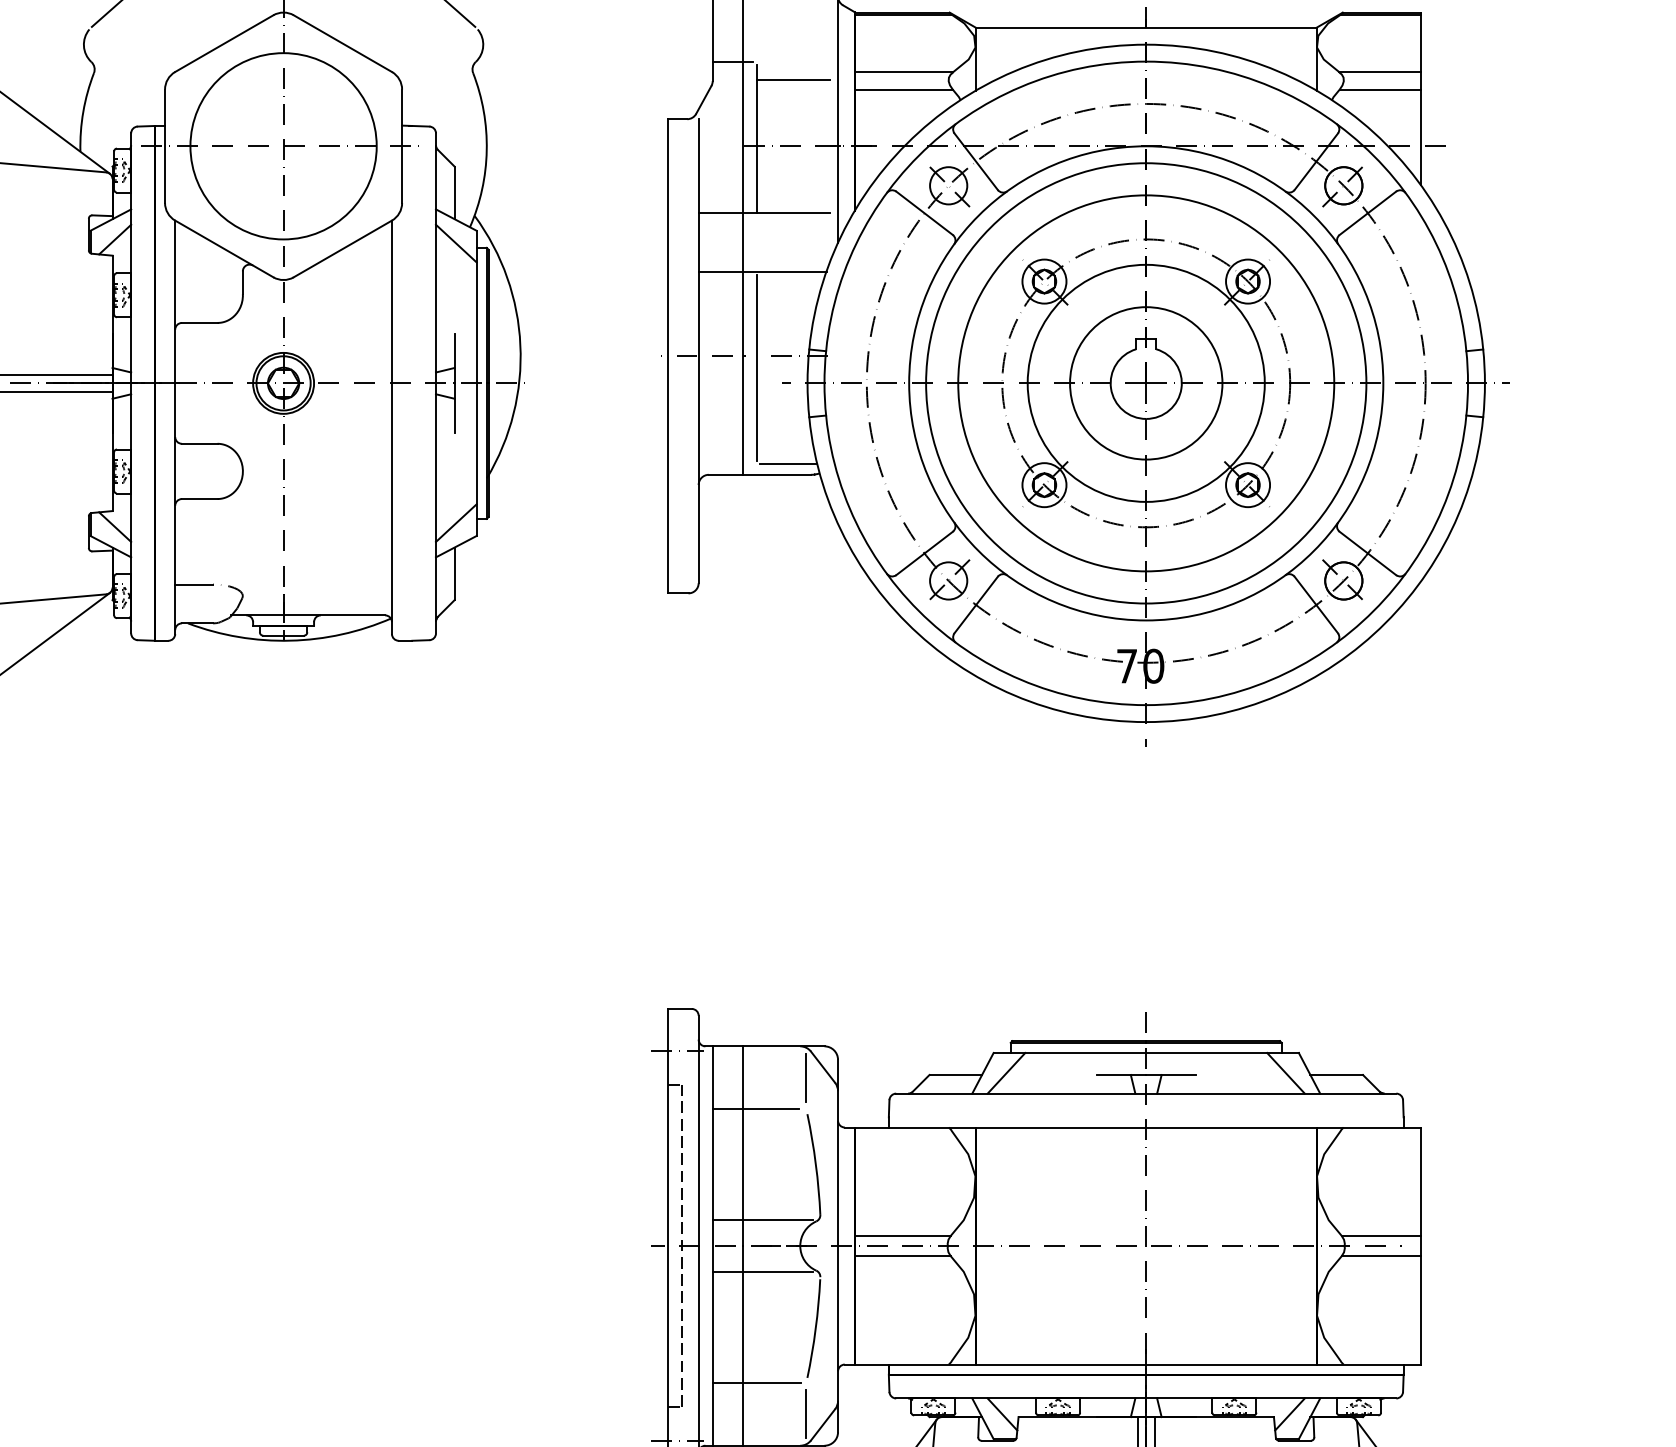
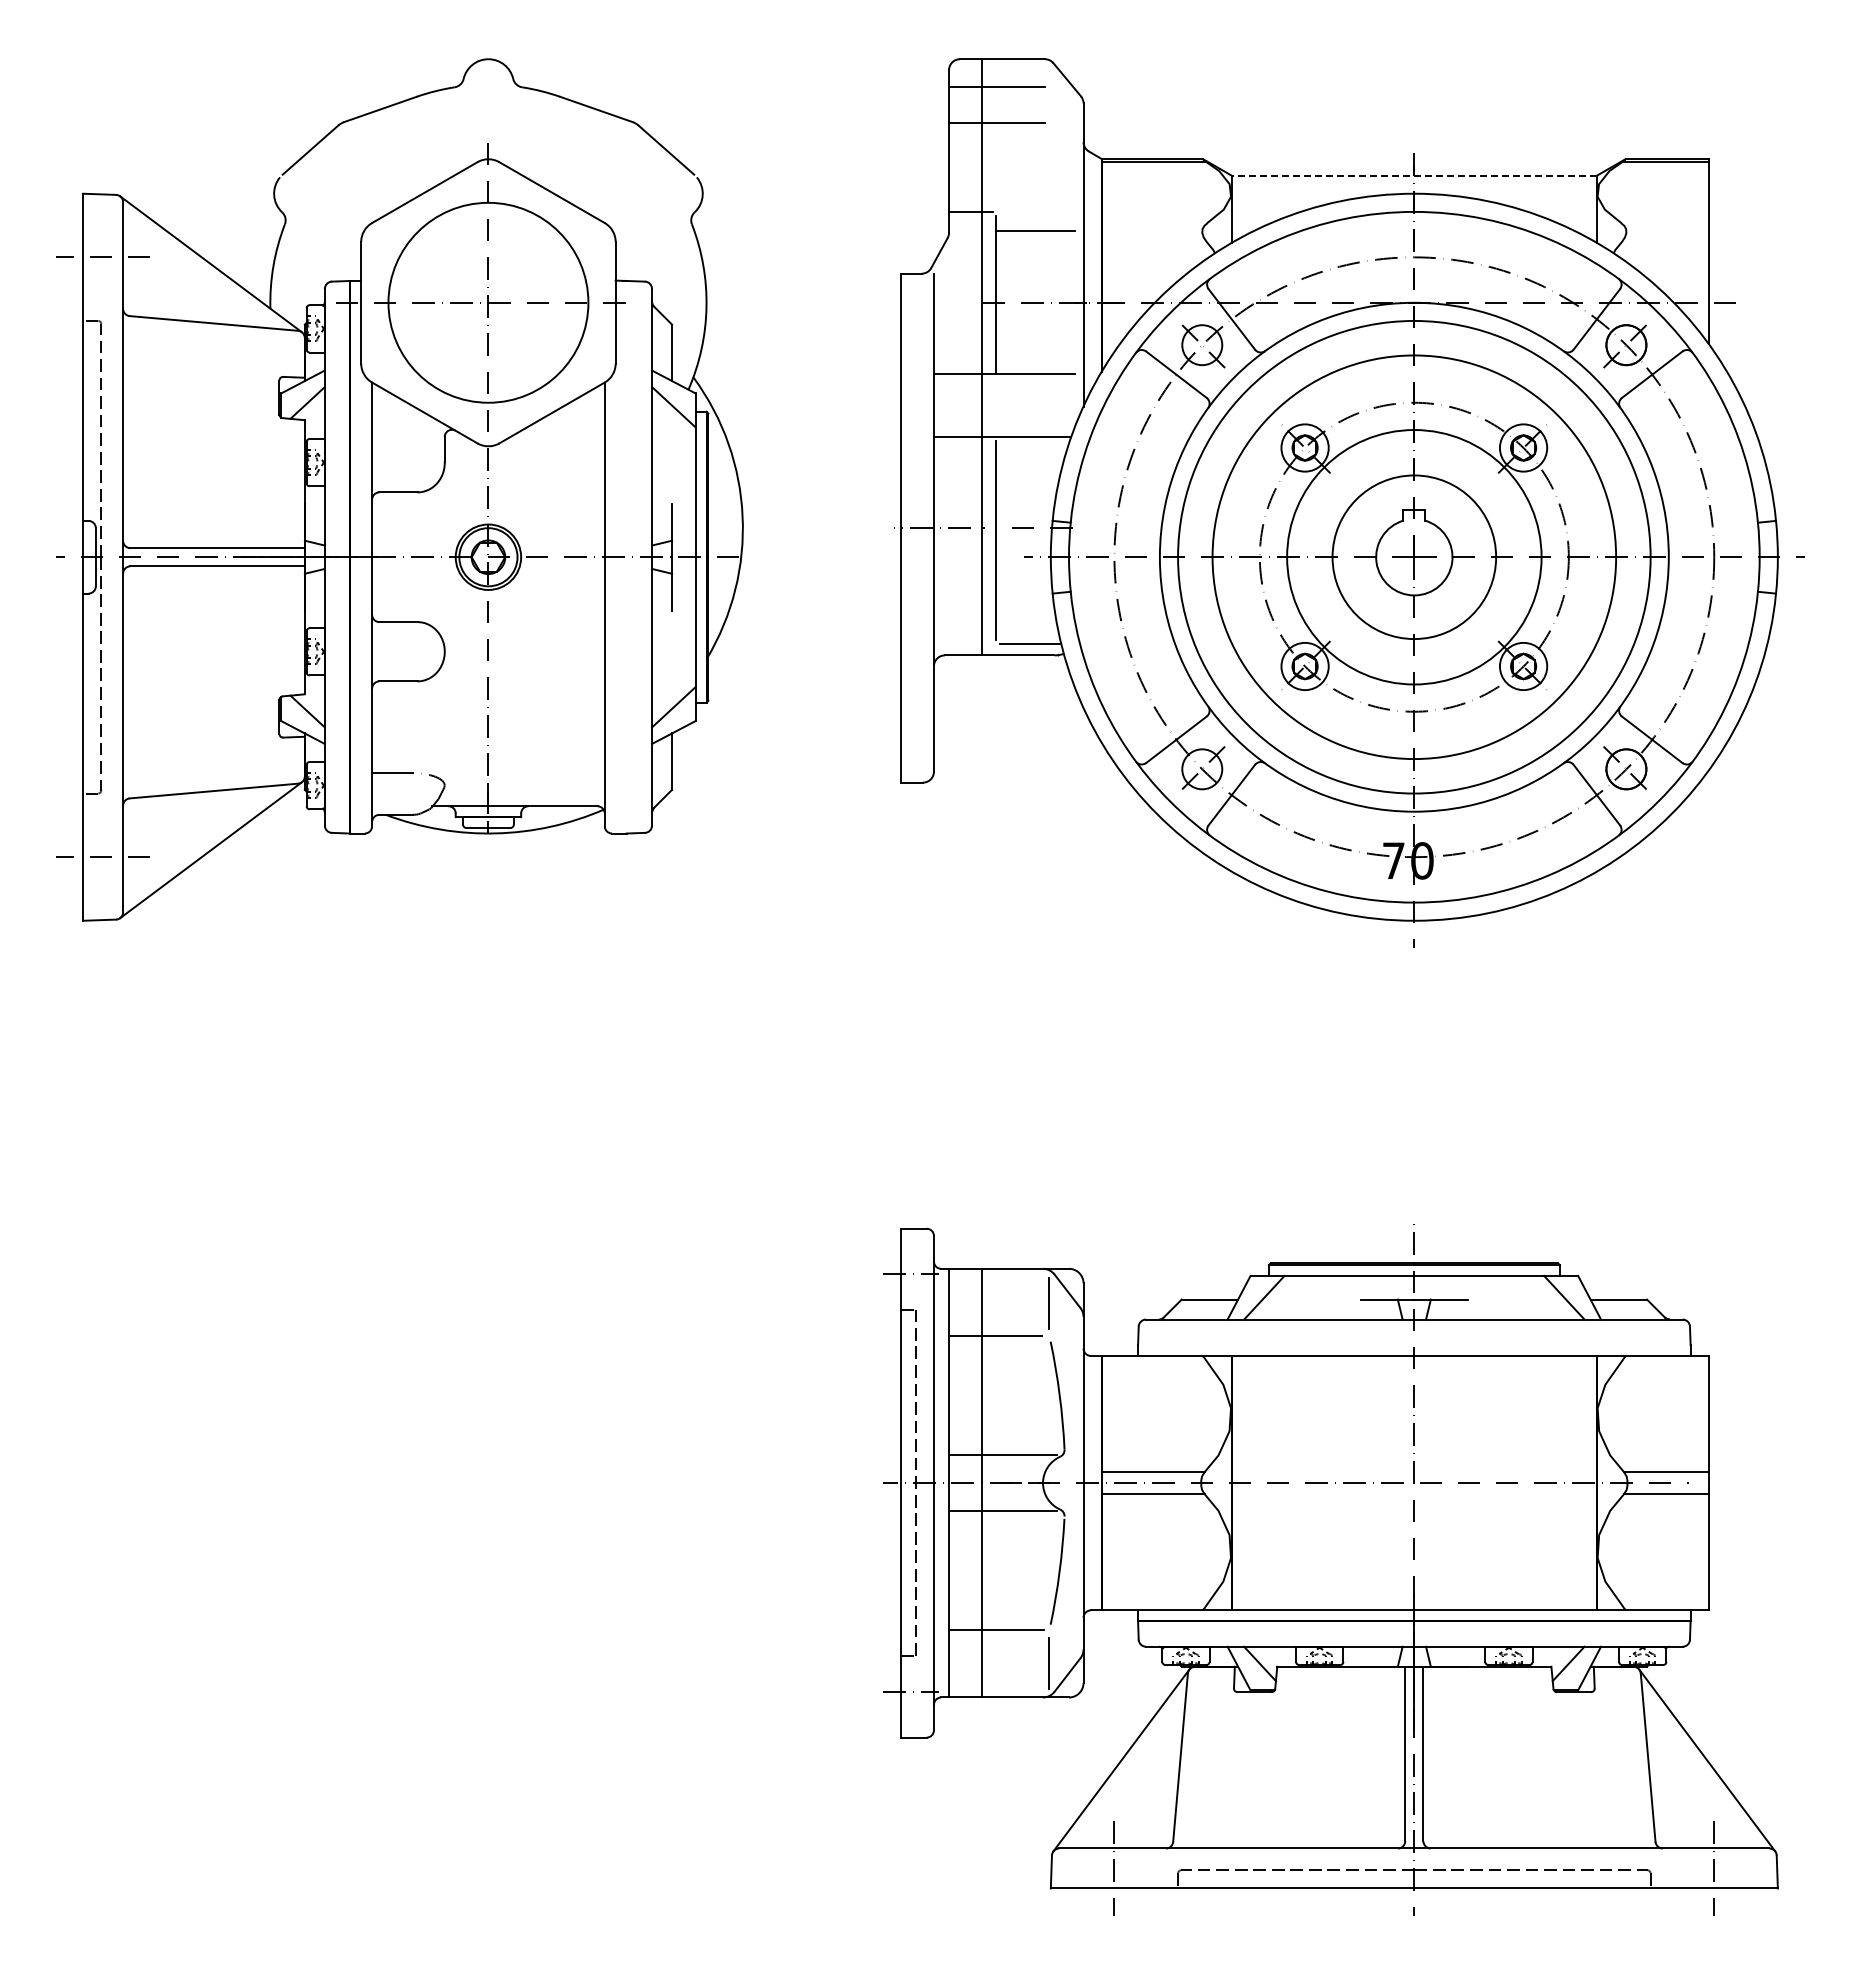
line: (1146, 27) -> (1414, 175), solid -> dashed
line: (904, 72) -> (1154, 223), removed
line: (1379, 72) -> (1664, 223), removed
line: (903, 89) -> (1153, 241), removed
line: (1380, 89) -> (1665, 241), removed

